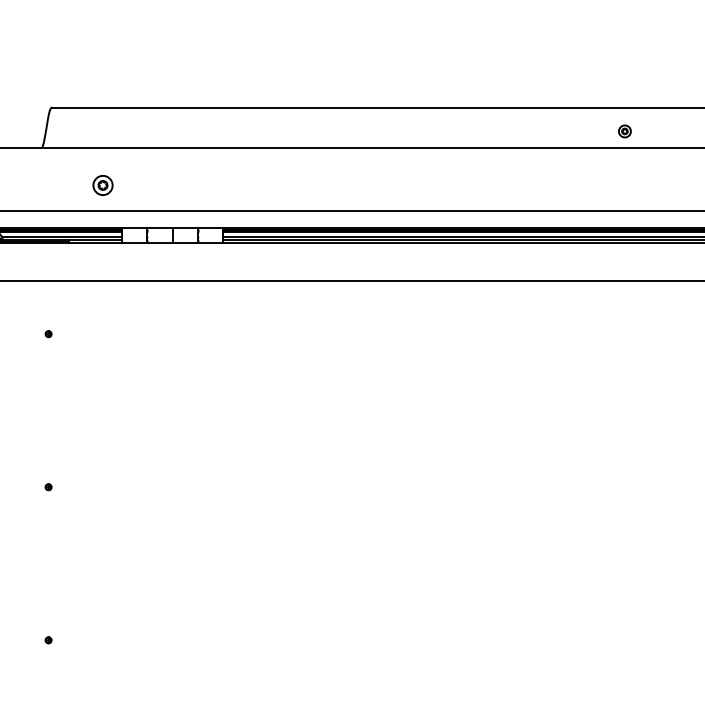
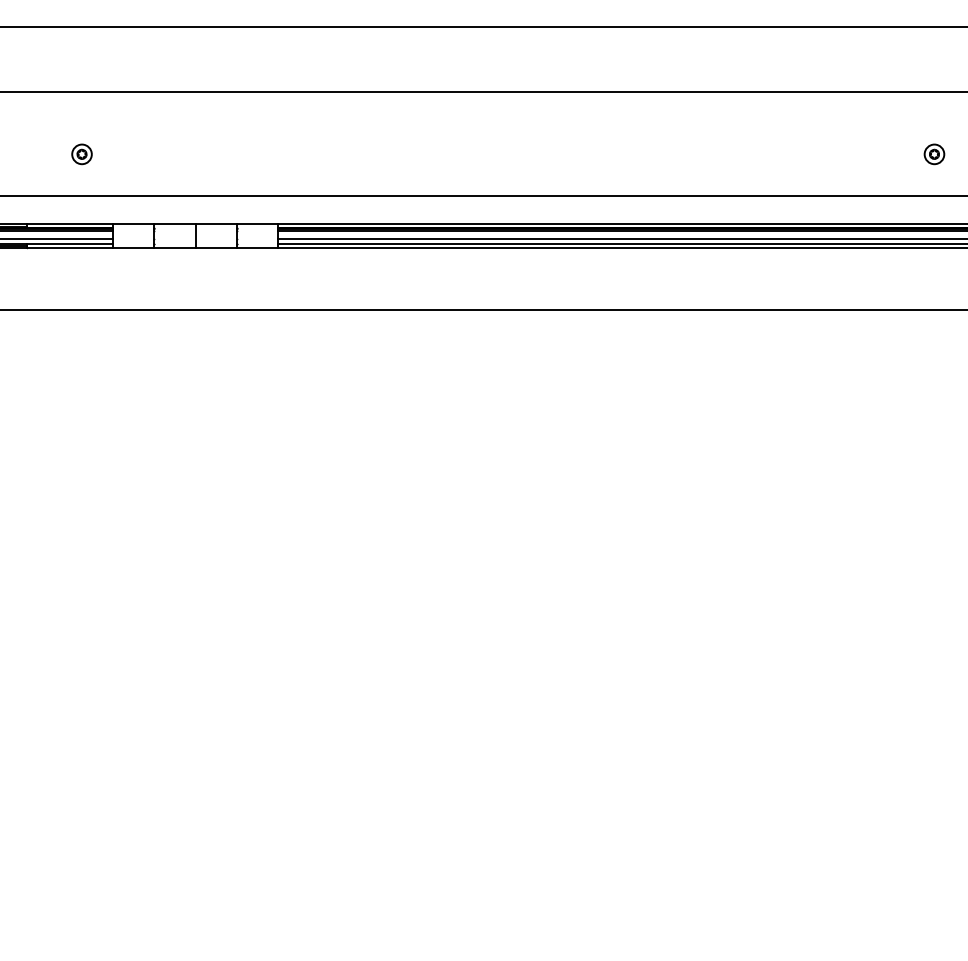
part: (624, 131) -> (933, 154), moved
part: (102, 185) -> (81, 154), size x0.62

